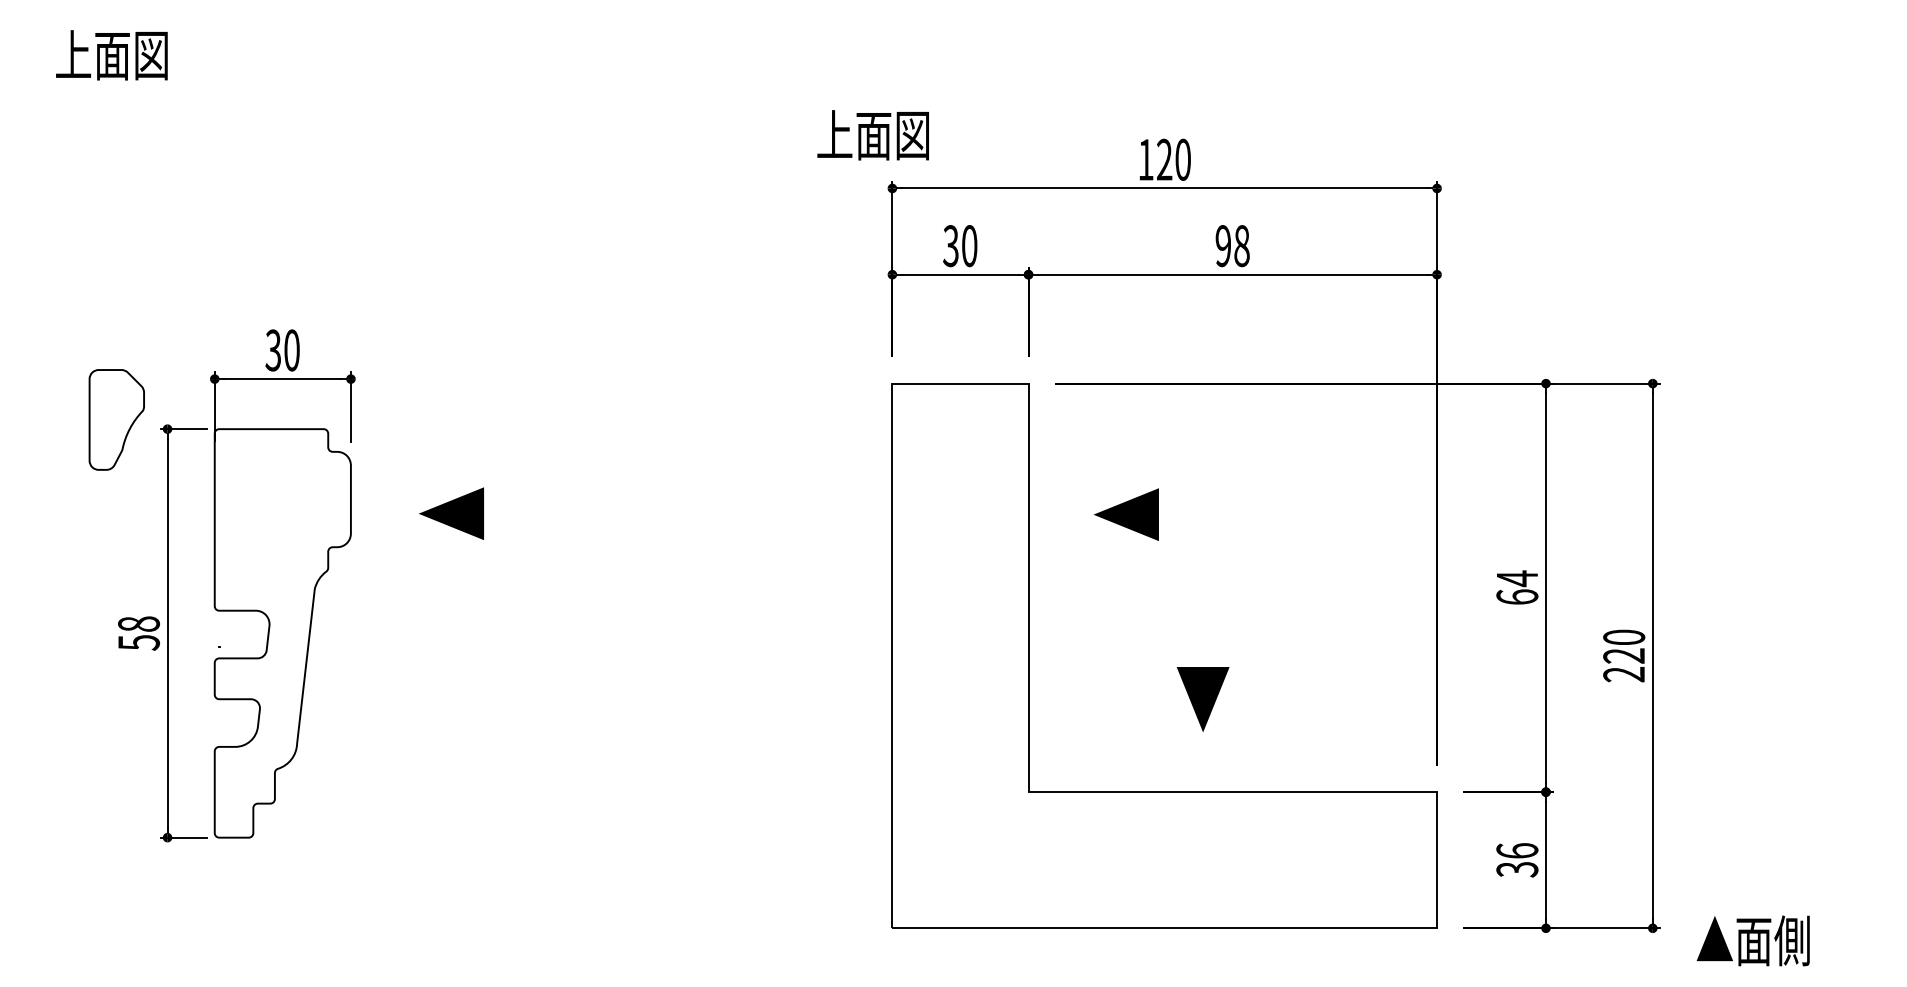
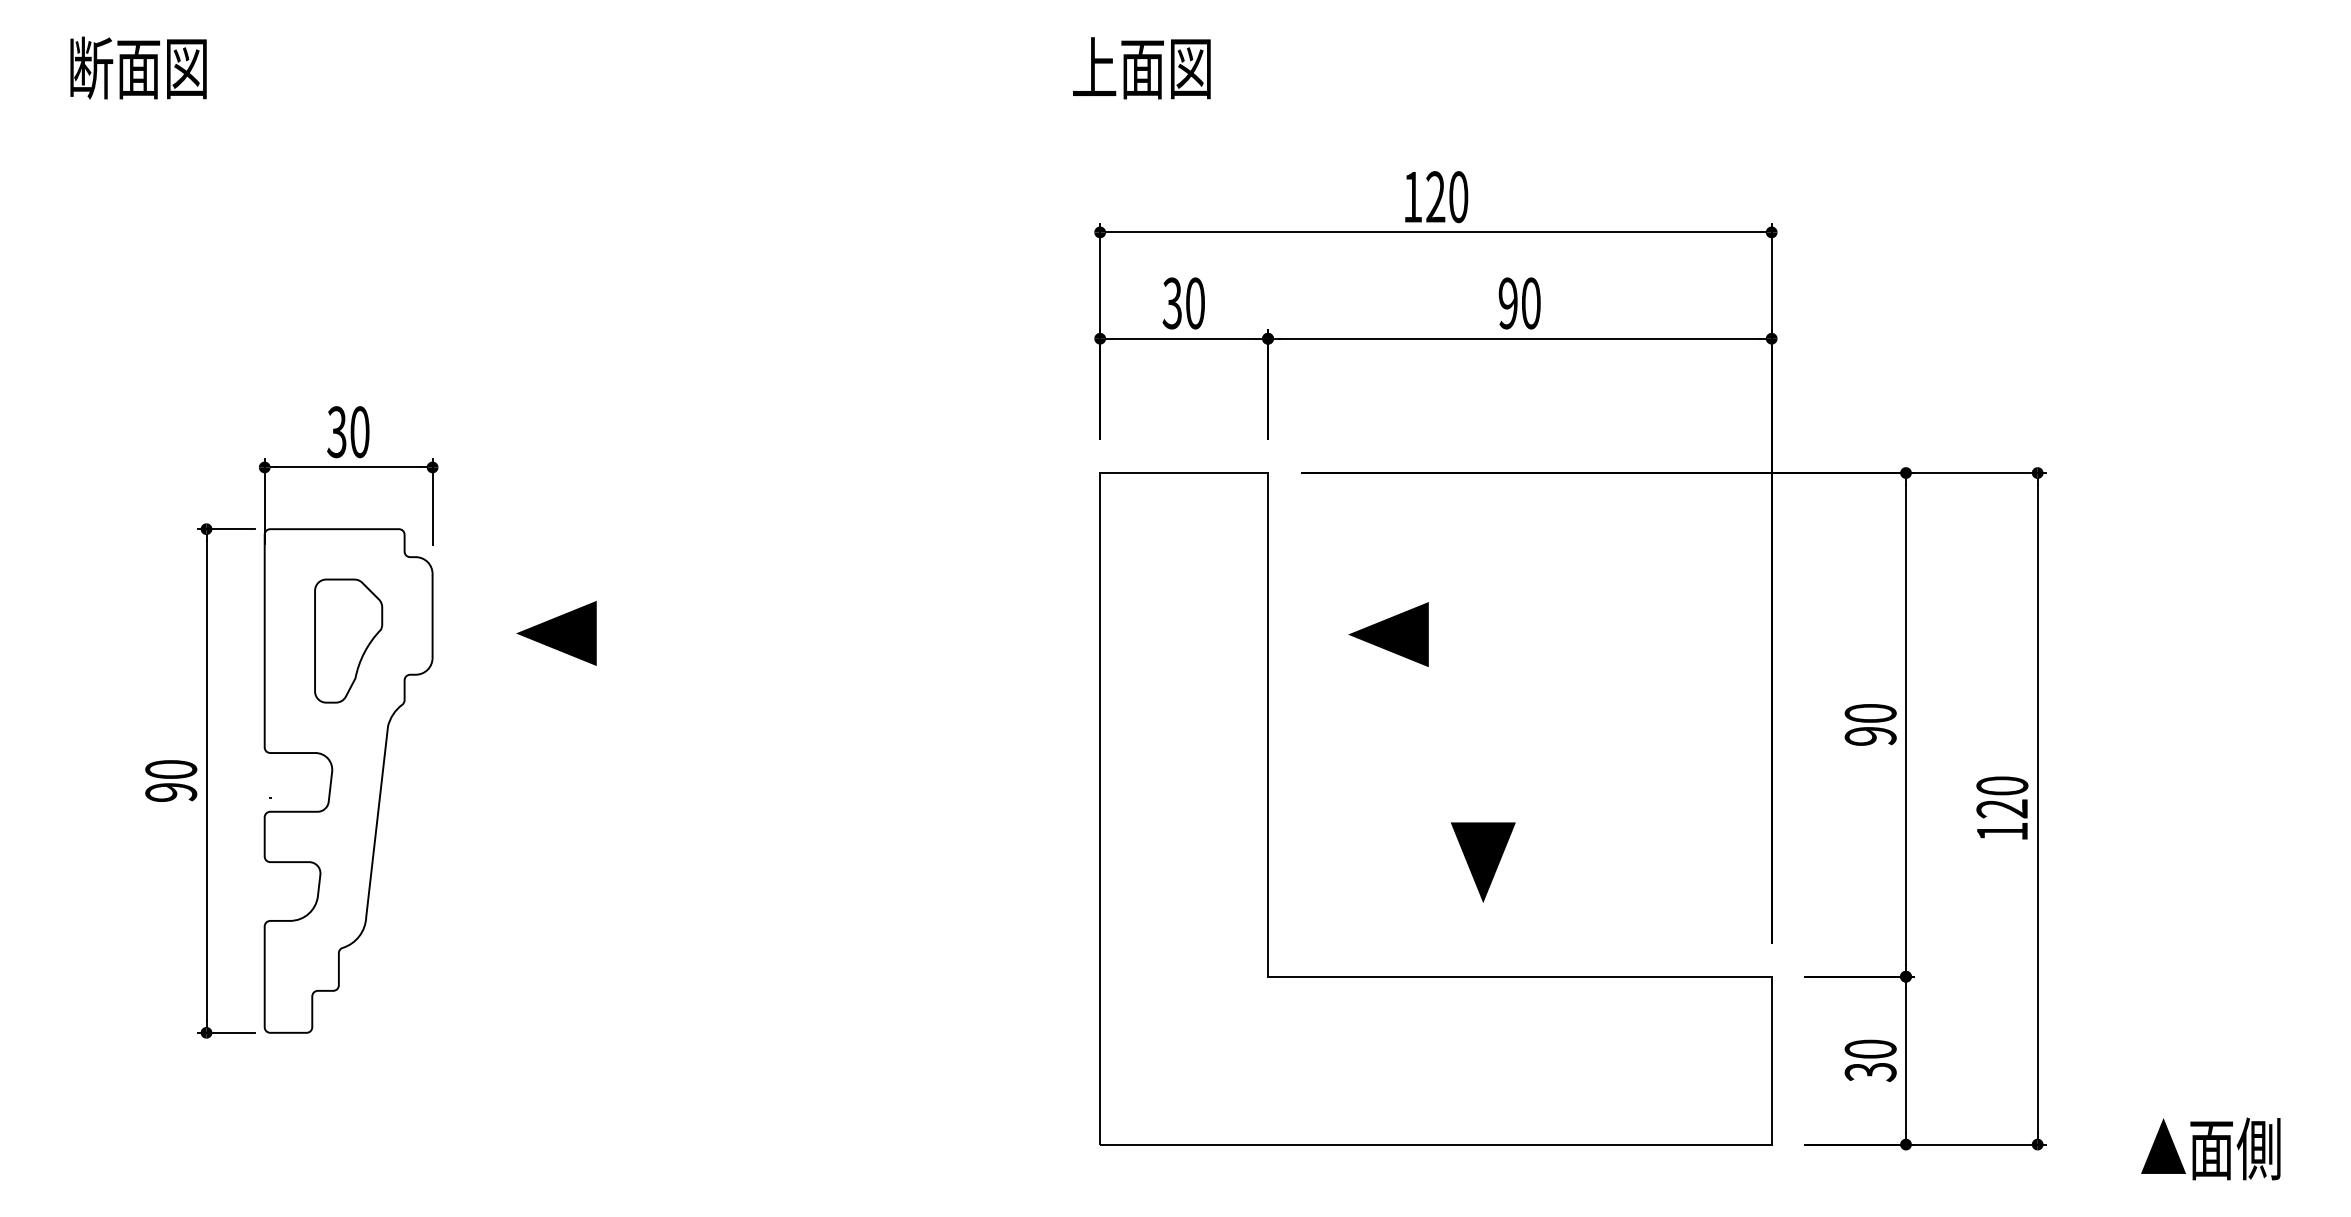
text: (73, 54) -> (90, 67), 上面図 -> 断面図
text: (872, 135) -> (1140, 68), moved
text: (1241, 245) -> (1530, 302), 98 -> 90
part: (116, 419) -> (348, 640), moved
text: (1517, 587) -> (1870, 724), 64 -> 90
text: (138, 633) -> (170, 781), 58 -> 90
text: (1623, 674) -> (2001, 831), 220 -> 120
text: (1517, 850) -> (1870, 1048), 36 -> 30
text: (1752, 940) -> (2209, 1148), moved

